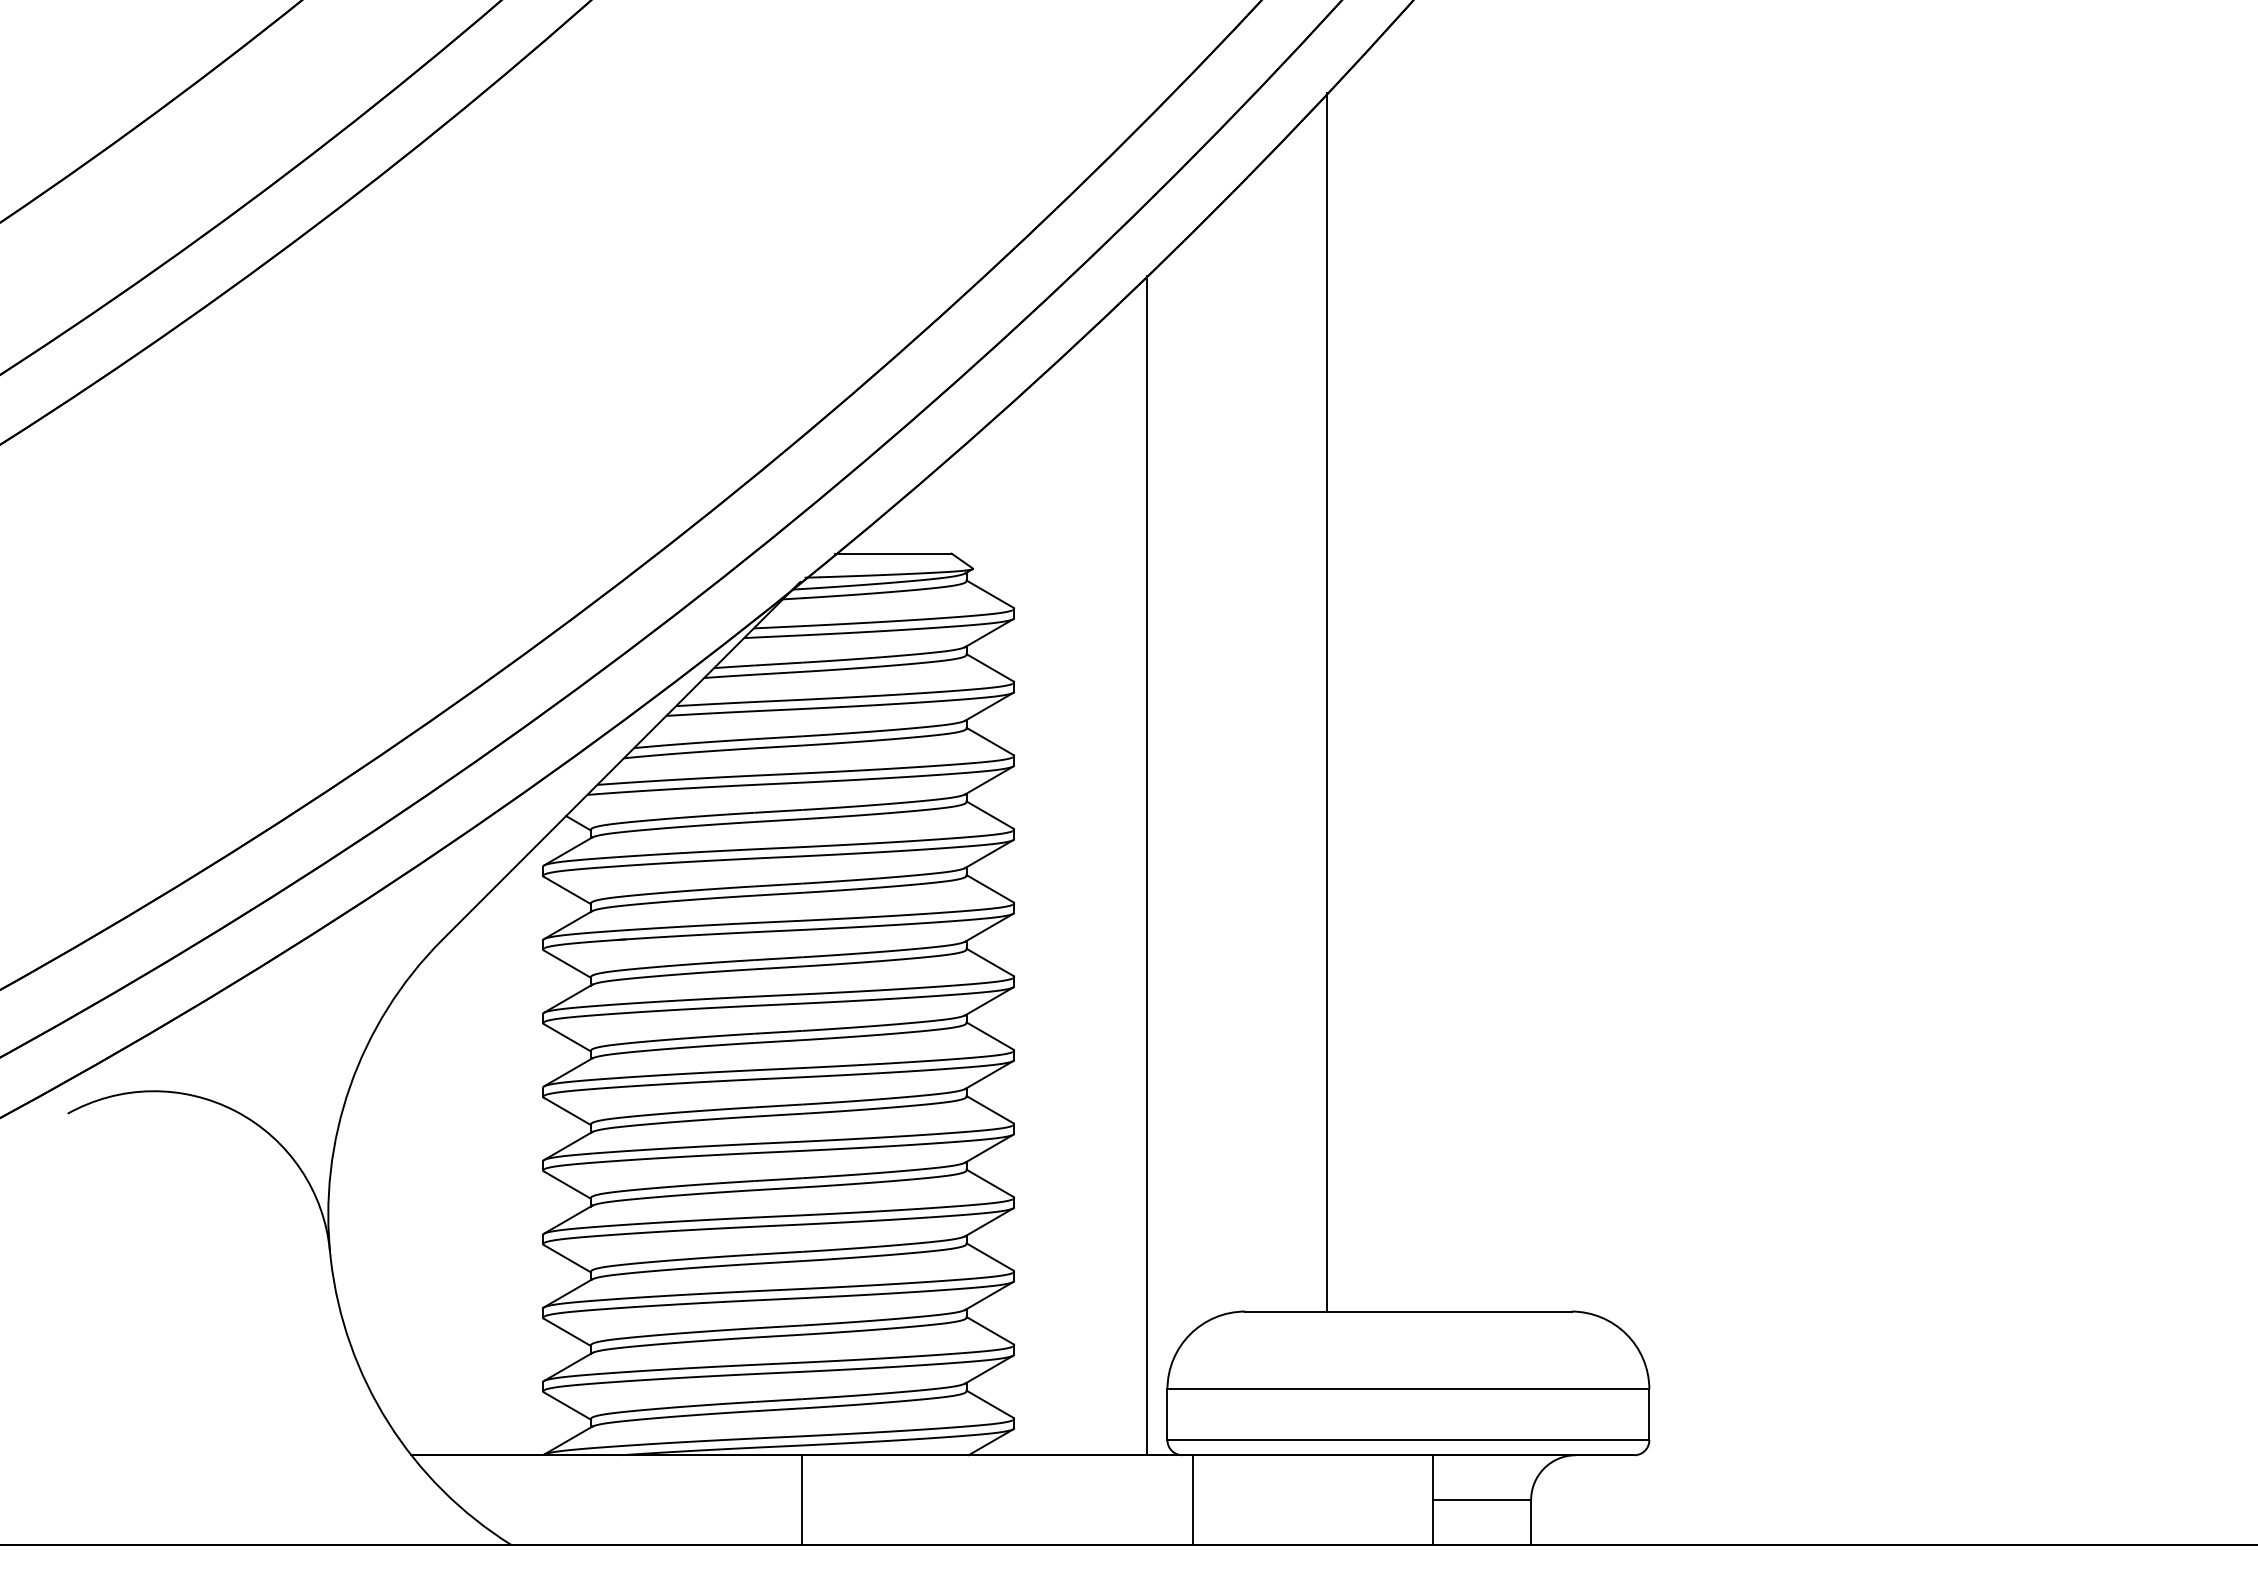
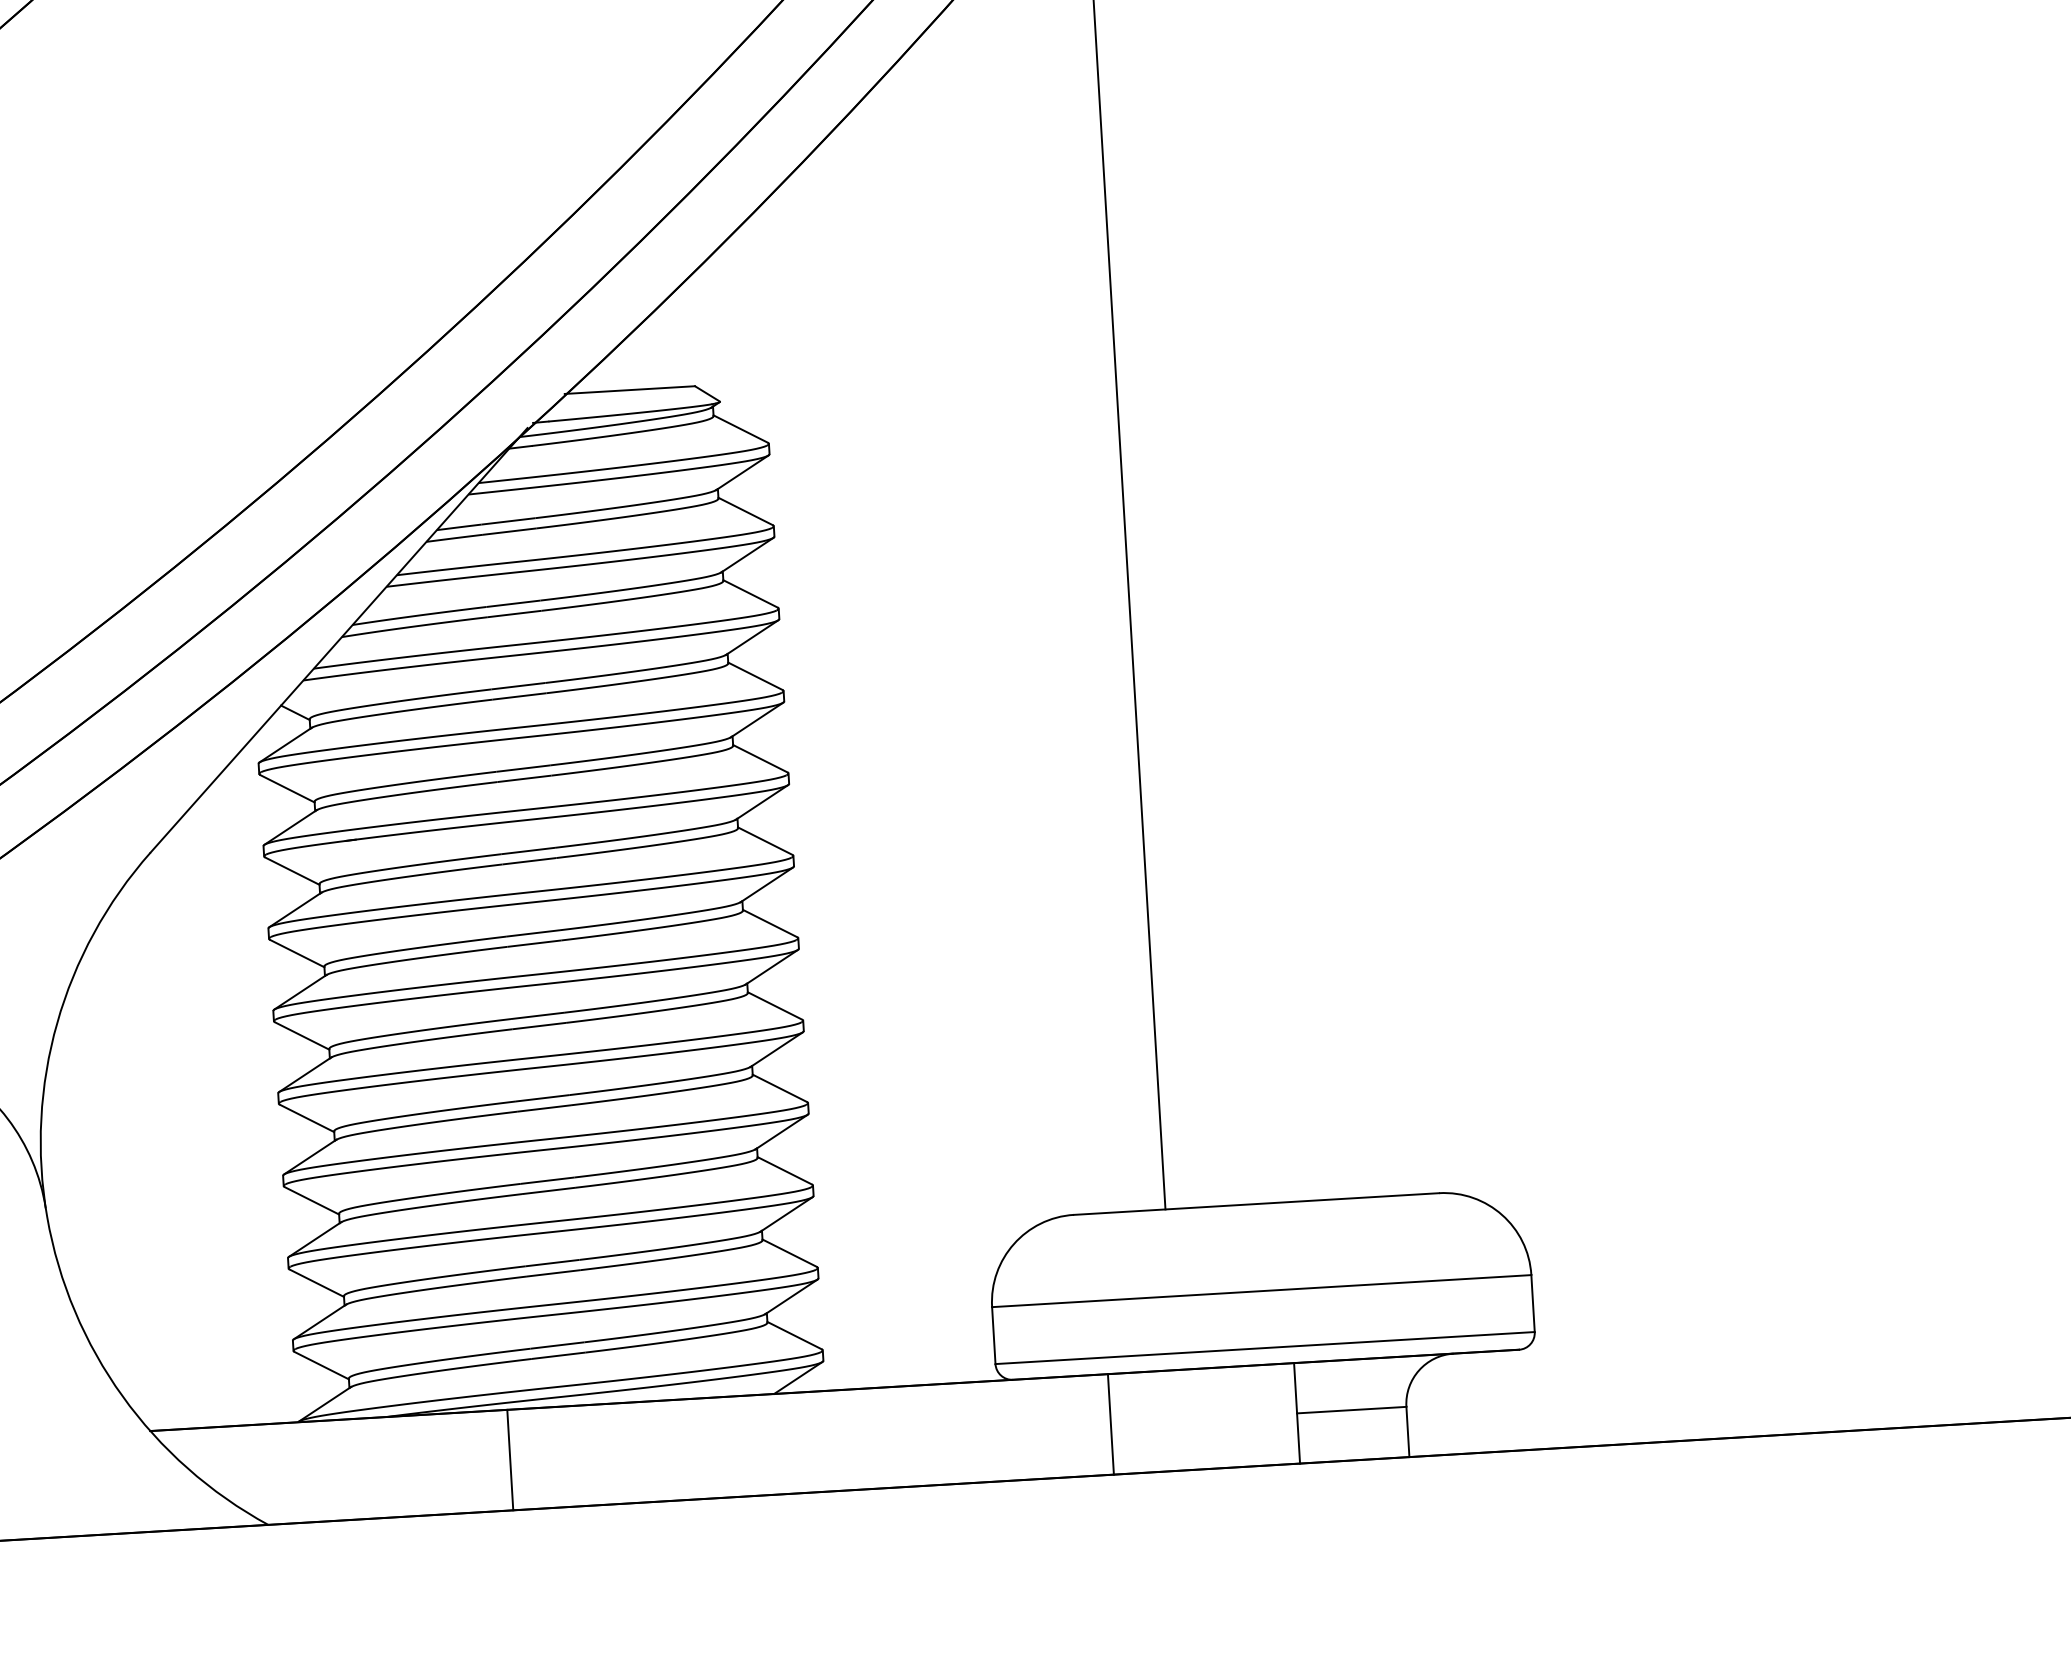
line: (1146, 865) -> (933, 722), removed
line: (802, 1499) -> (510, 1459), moved
line: (1193, 1500) -> (1111, 1424), moved

